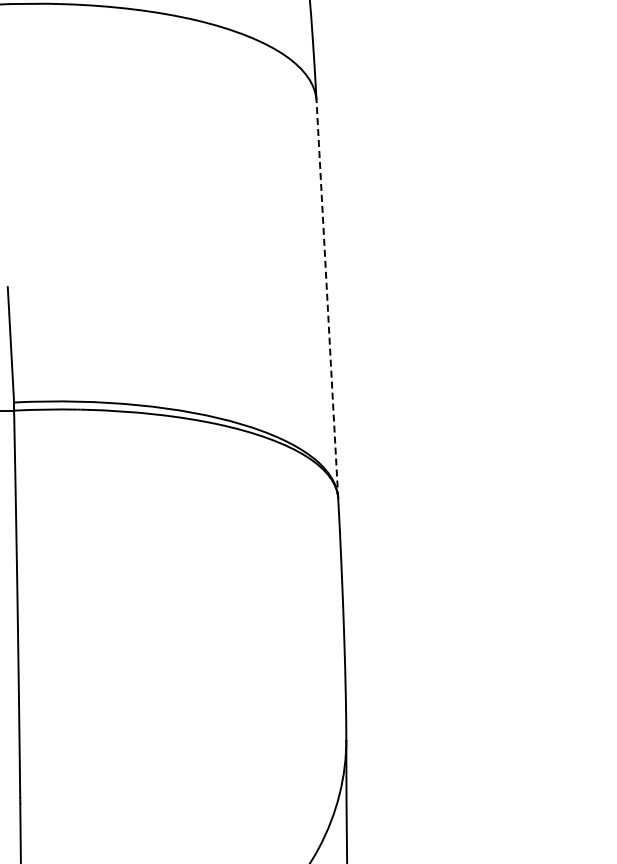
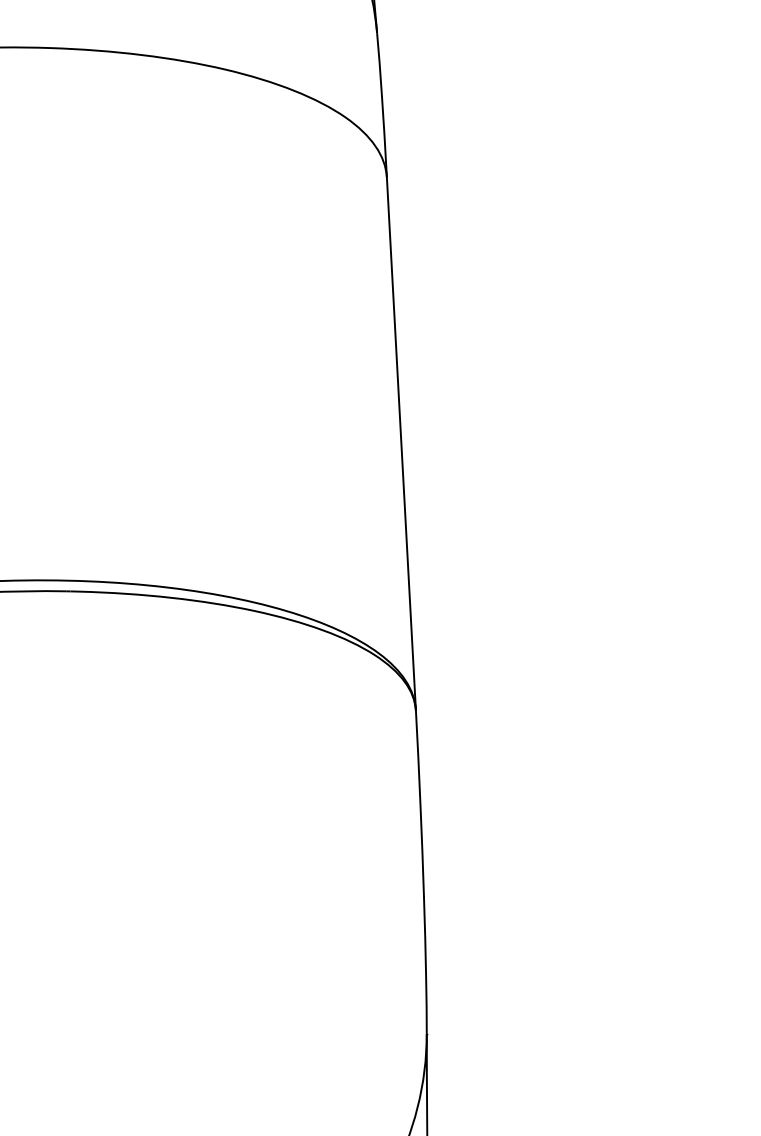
line: (327, 299) -> (401, 443), dashed -> solid

